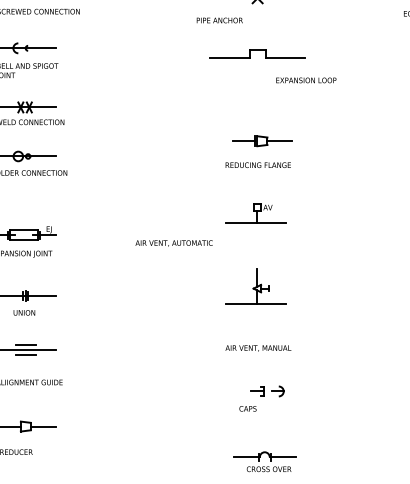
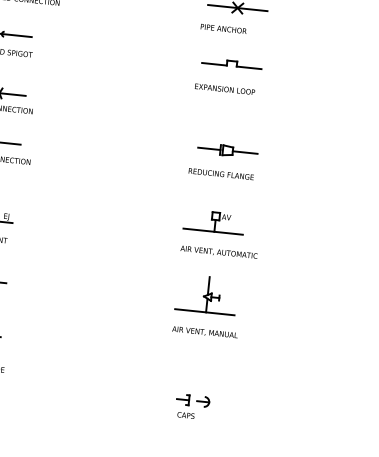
text: (219, 20) -> (223, 28), moved
part: (257, 54) -> (231, 63), size x0.62
text: (306, 80) -> (225, 89), moved
text: (173, 243) -> (218, 252), moved
text: (258, 348) -> (205, 332), moved
part: (267, 391) -> (193, 400), moved

